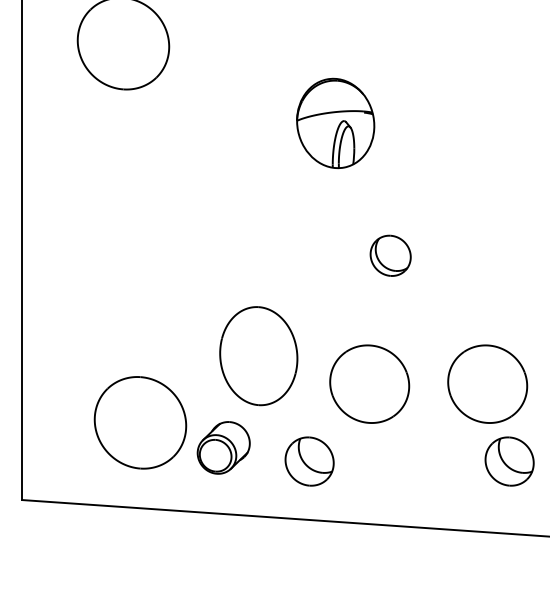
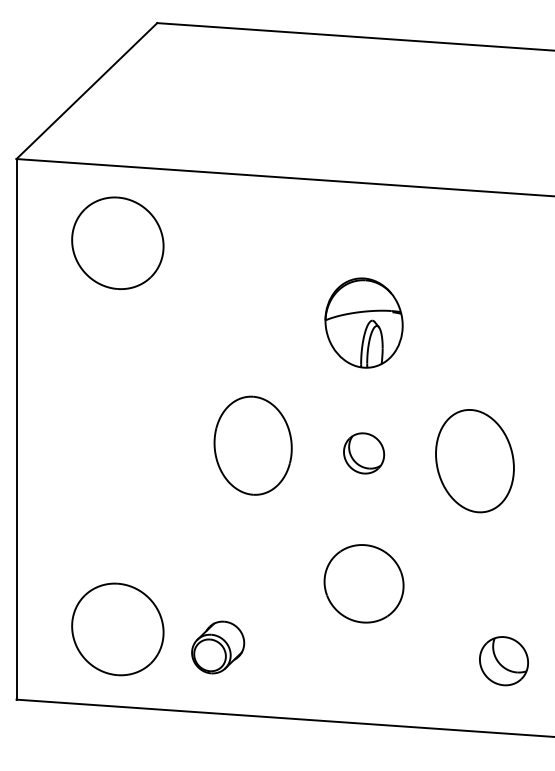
part: (335, 122) -> (363, 322), moved
part: (391, 255) -> (364, 453), moved
part: (480, 261) -> (474, 461), added
part: (258, 355) -> (252, 445), moved
part: (487, 383) -> (481, 583), removed
part: (140, 422) -> (117, 629), moved
part: (309, 461) -> (303, 661), removed

